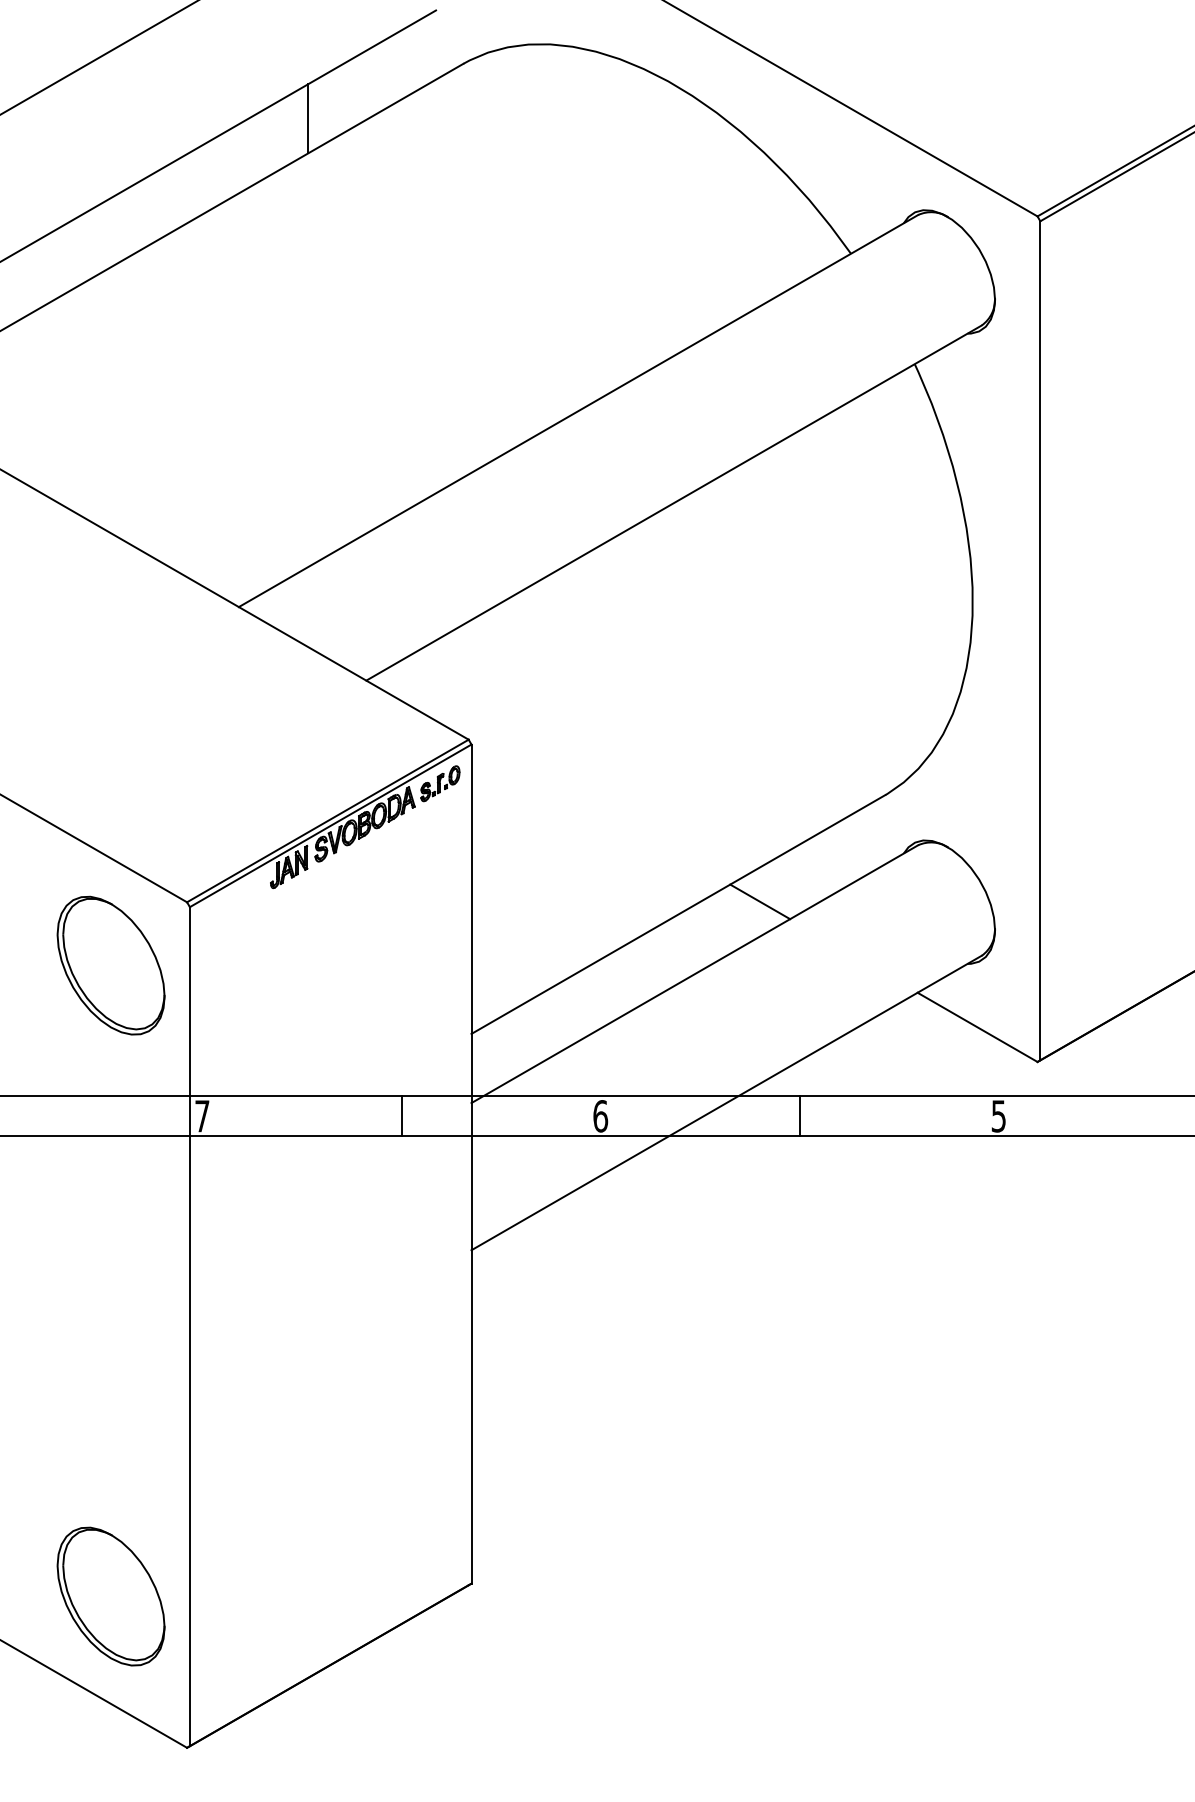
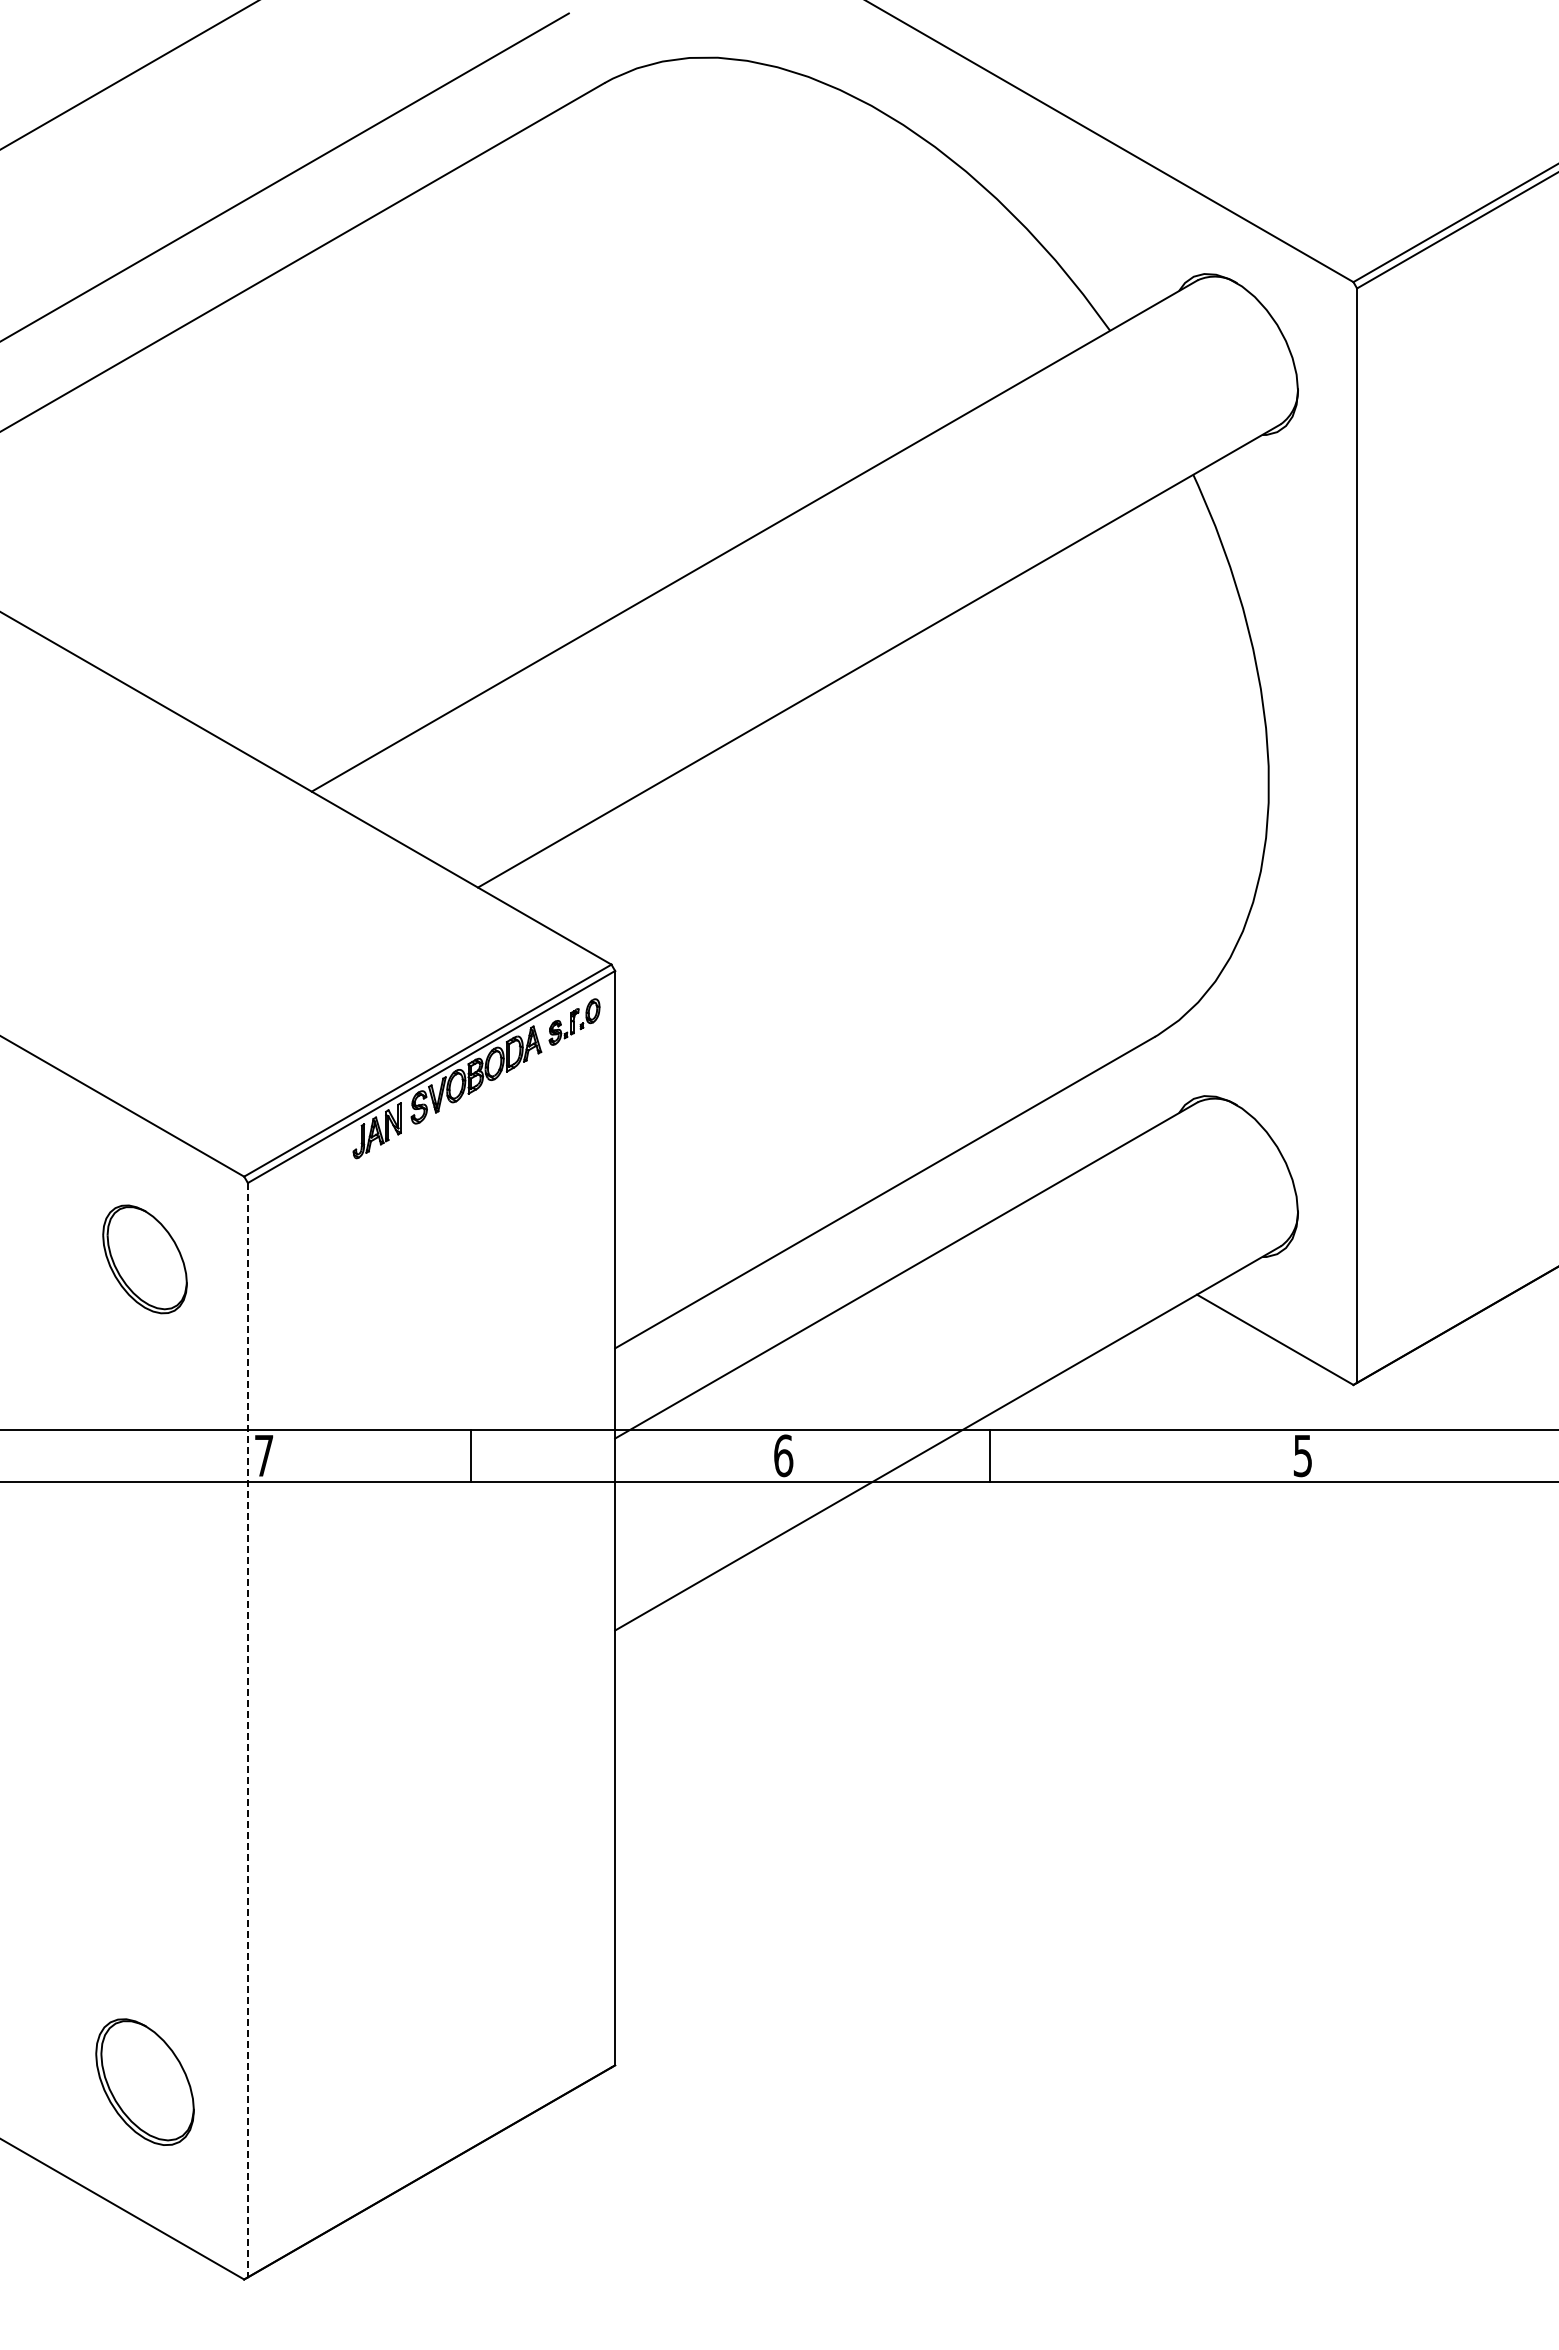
line: (308, 118) -> (402, 154), removed
line: (760, 901) -> (991, 1175), removed
part: (110, 965) -> (144, 1259), size x0.6
line: (401, 1116) -> (471, 1455), moved
line: (799, 1116) -> (989, 1455), moved
line: (189, 1326) -> (247, 1730), solid -> dashed
part: (110, 1596) -> (144, 2081), size x0.7

